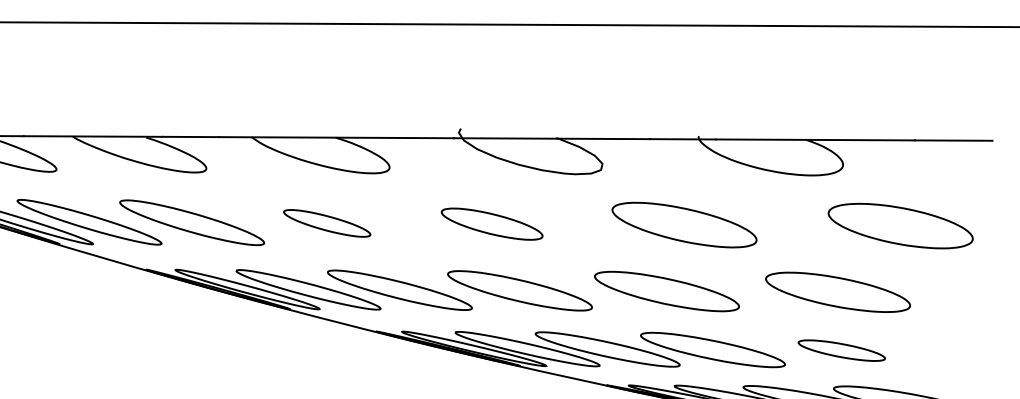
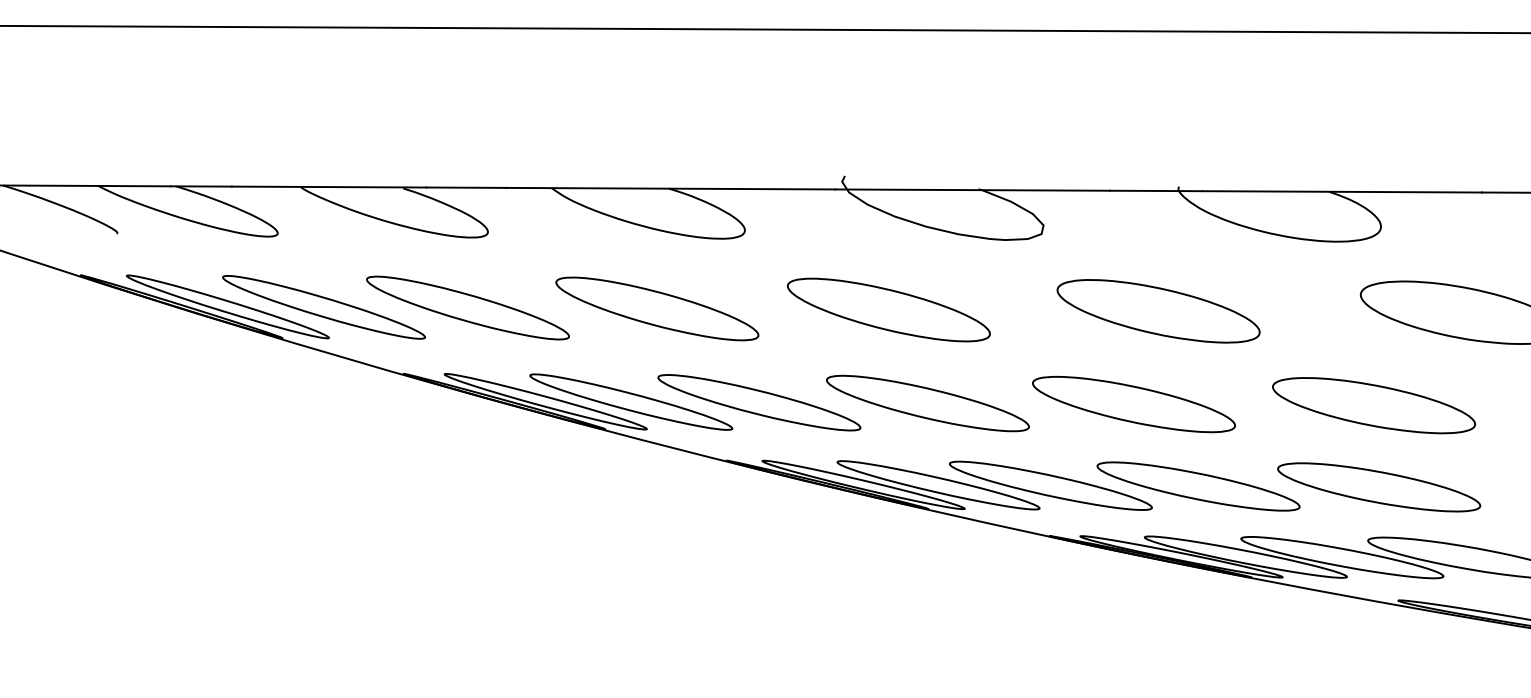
part: (327, 223) -> (657, 308), size x1.67
part: (491, 223) -> (888, 309), size x1.43
part: (841, 350) -> (1379, 487), size x1.67

